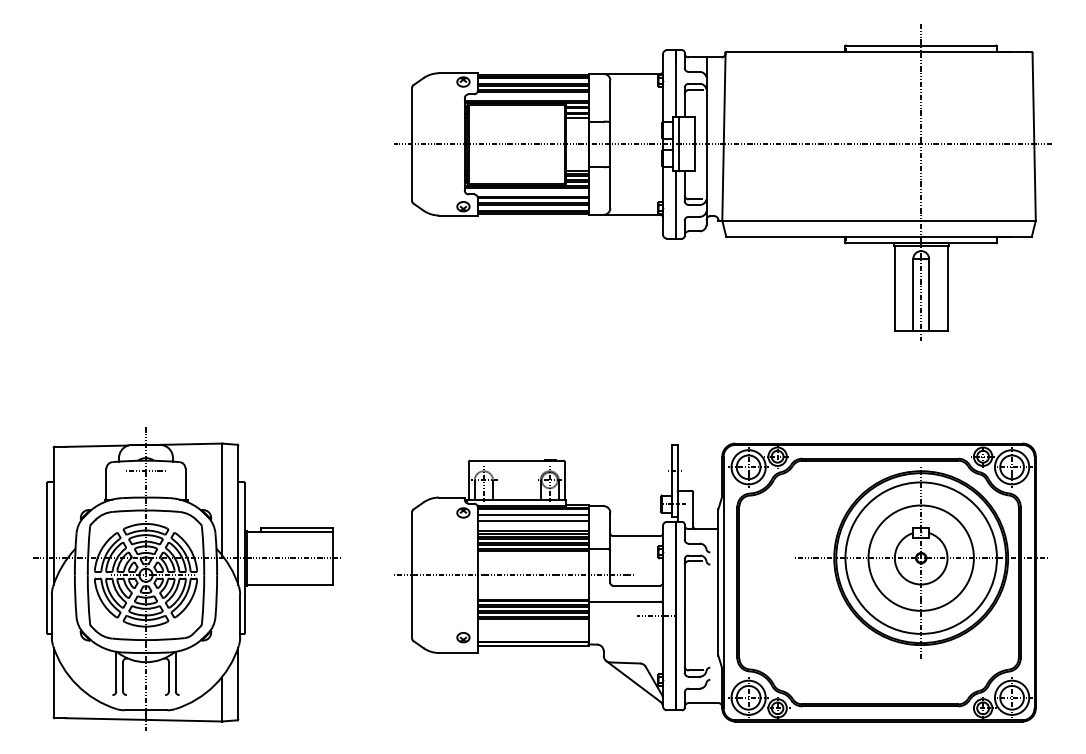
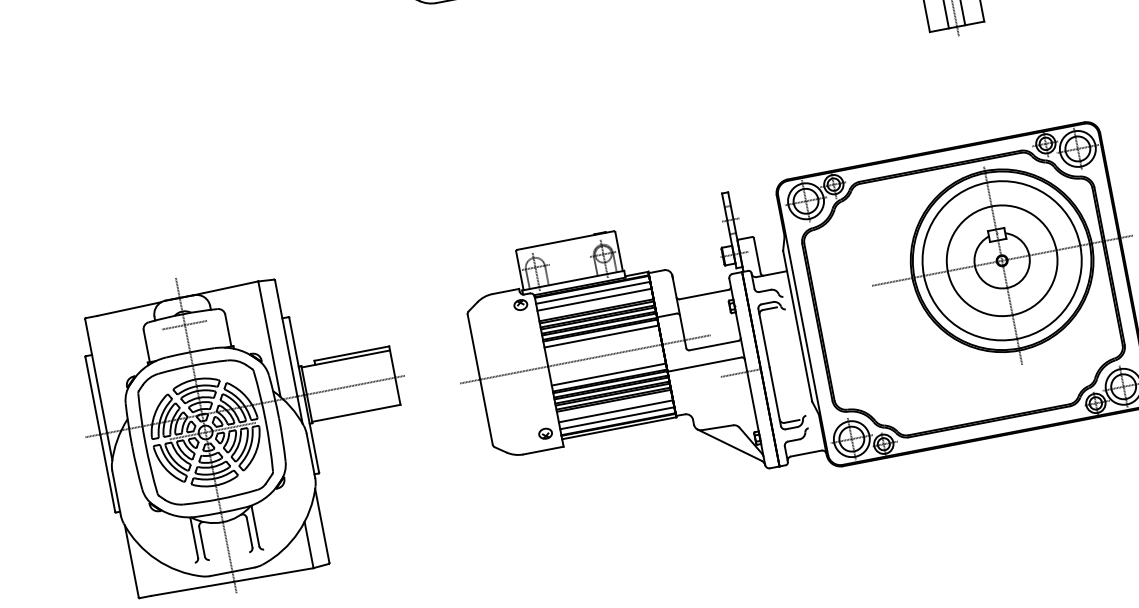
line: (532, 556) -> (600, 336), added
line: (532, 593) -> (608, 374), added
line: (532, 629) -> (615, 411), added
line: (532, 636) -> (616, 418), added

